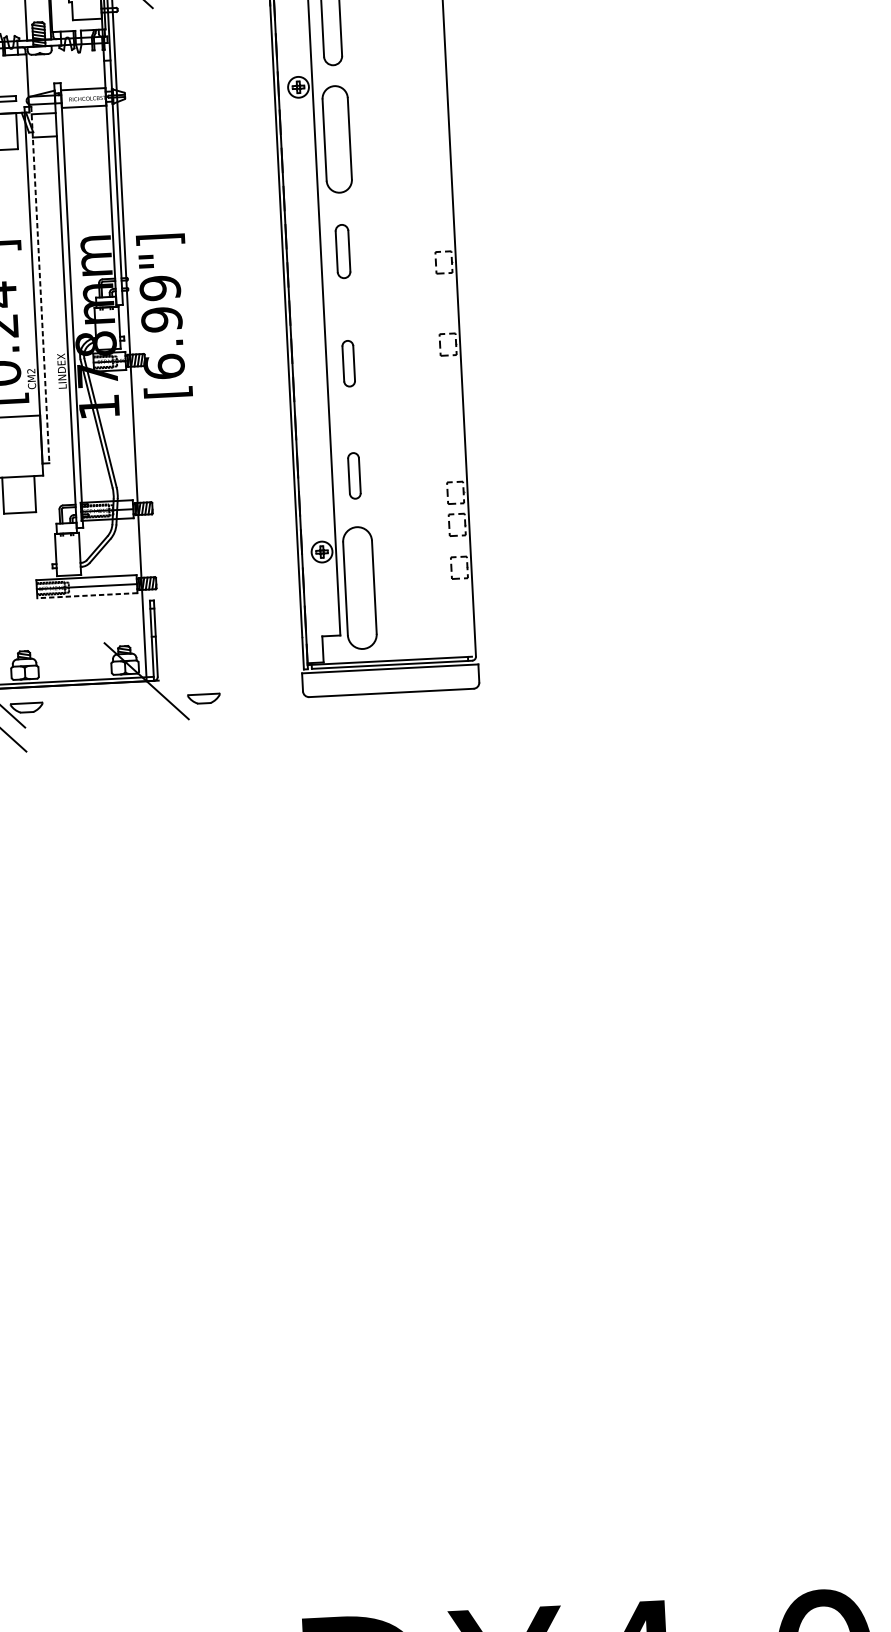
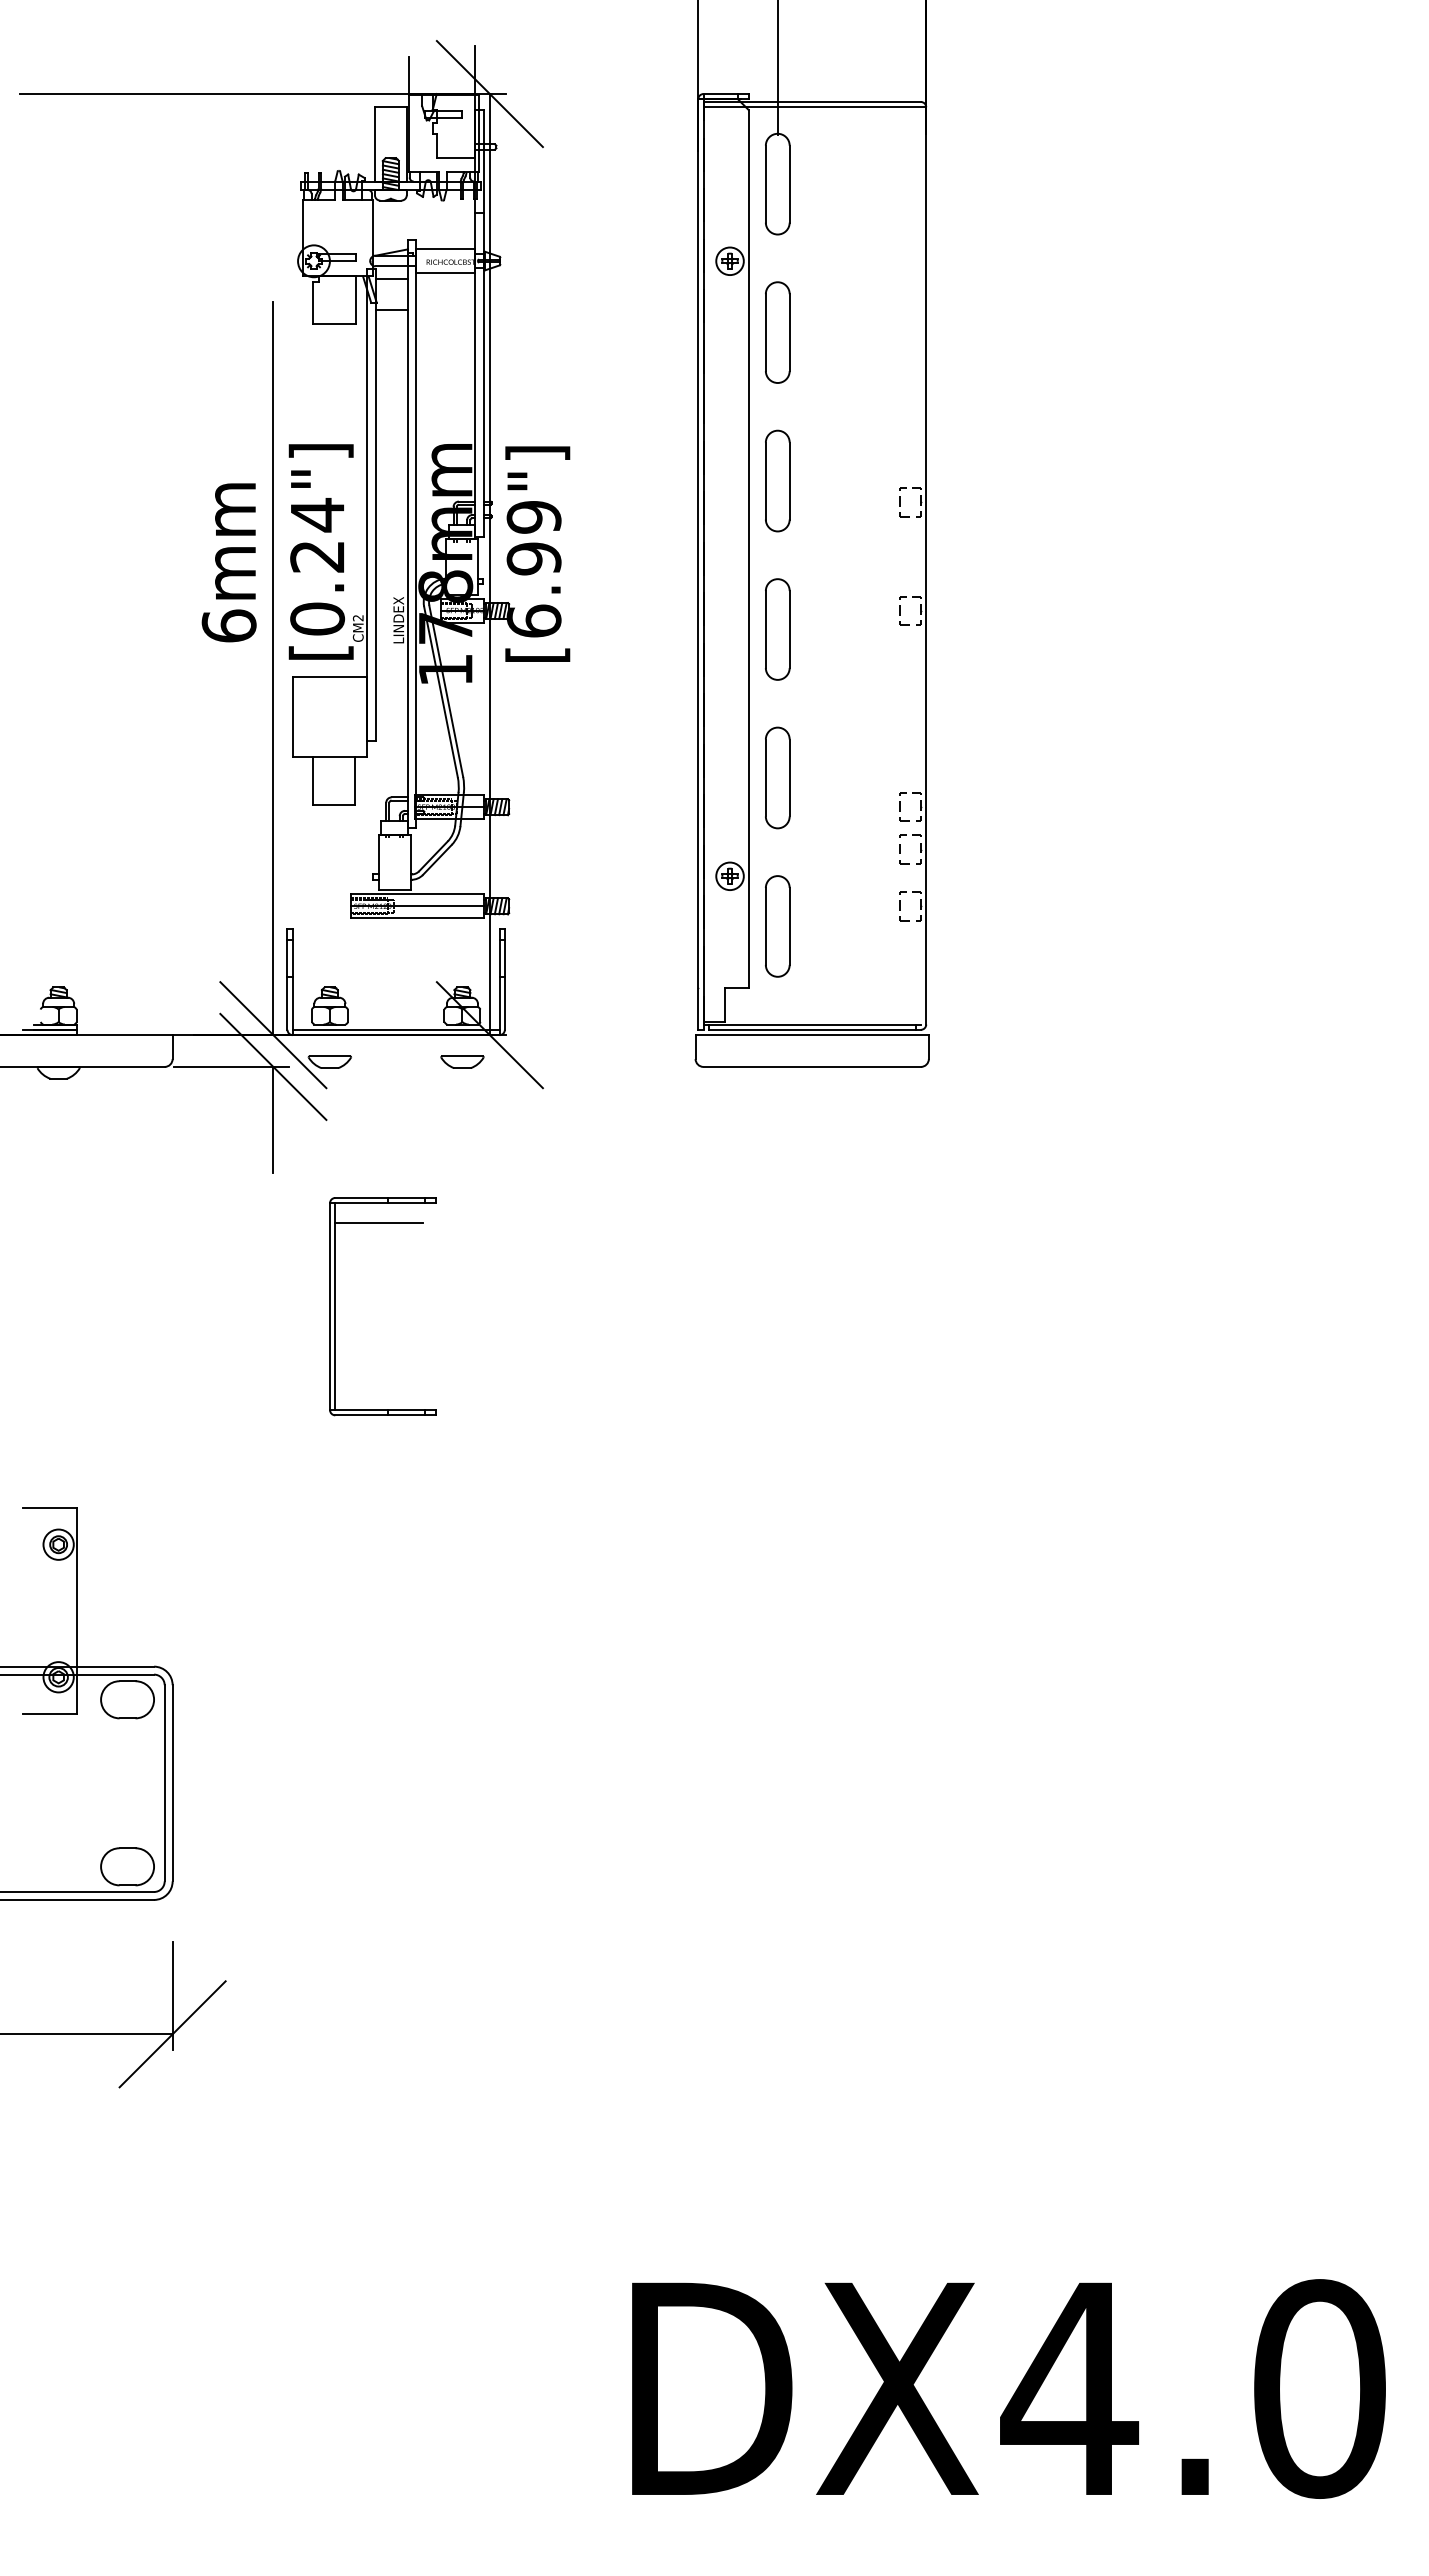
part: (337, 139) -> (777, 332), size x0.71
part: (342, 251) -> (777, 480), size x1.43
line: (40, 284) -> (376, 504), dashed -> solid
part: (348, 363) -> (777, 629), size x1.67
part: (354, 475) -> (777, 777), size x1.67
part: (359, 588) -> (777, 926), size x0.62
line: (86, 595) -> (416, 918), dashed -> solid
part: (204, 698) -> (462, 1061), moved
part: (40, 892) -> (335, 1306), added

